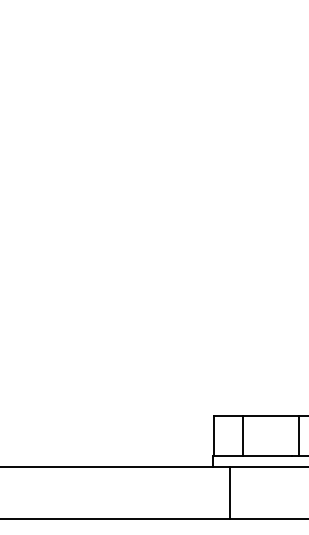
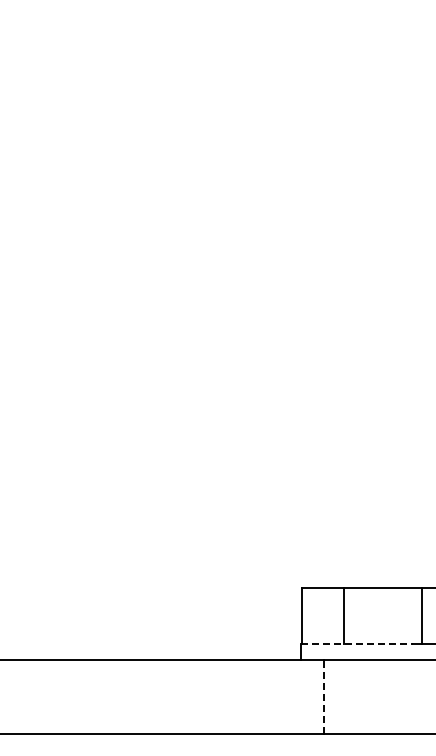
line: (252, 455) -> (356, 643), solid -> dashed
line: (229, 492) -> (323, 696), solid -> dashed

